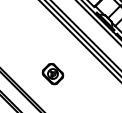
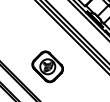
part: (52, 73) -> (47, 66), size x1.67

